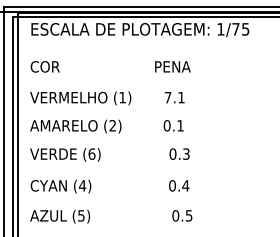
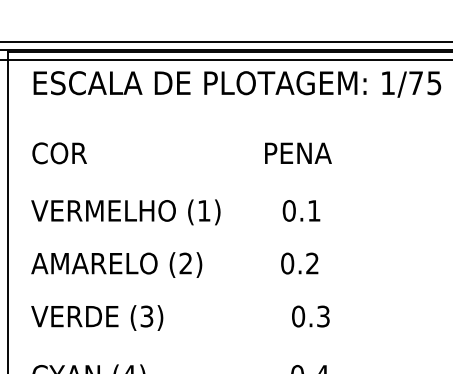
text: (167, 97) -> (288, 210), 7.1 -> 0.1
text: (180, 125) -> (312, 262), 0.1 -> 0.2
text: (91, 153) -> (146, 315), (6) -> (3)

